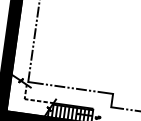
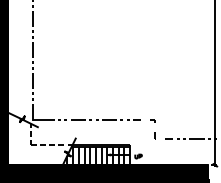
line: (112, 99) -> (155, 127), solid -> dashed

